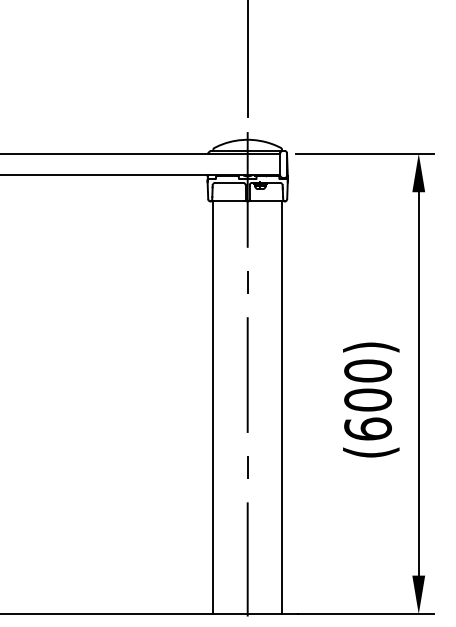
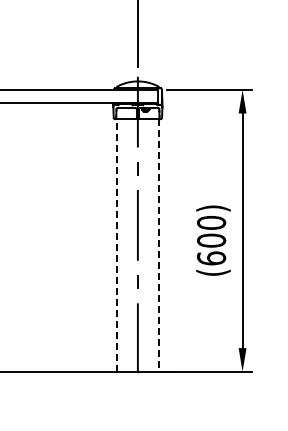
line: (212, 406) -> (116, 244), solid -> dashed
line: (281, 407) -> (158, 245), solid -> dashed

